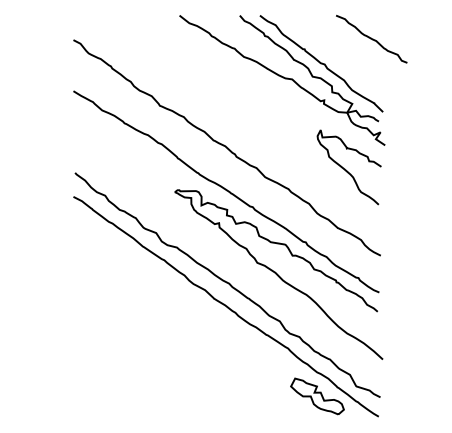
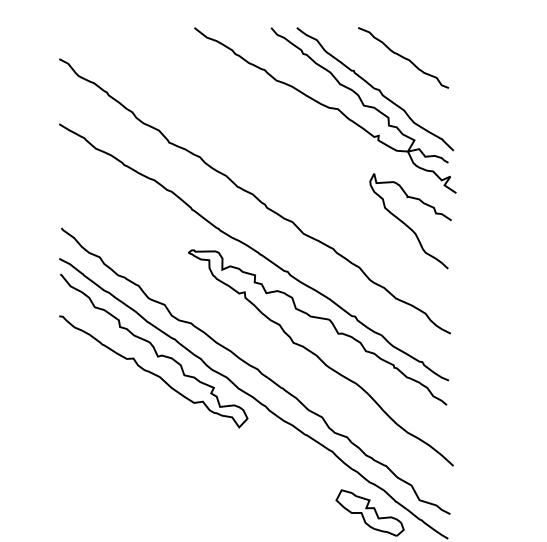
curve: (371, 38) -> (403, 57), moved
curve: (147, 268) -> (153, 350), added

